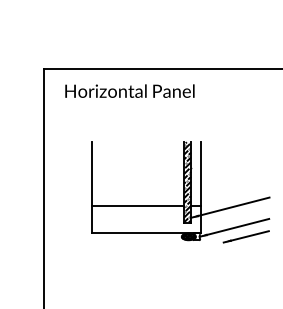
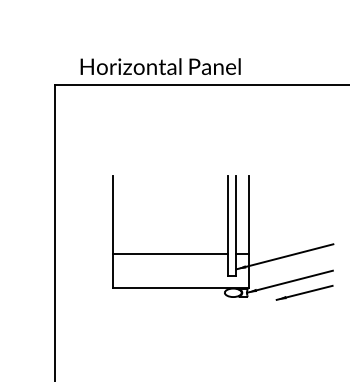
text: (129, 91) -> (160, 66), moved
hatch: (187, 182) -> (231, 225), removed
hatch: (187, 236) -> (232, 292), removed

